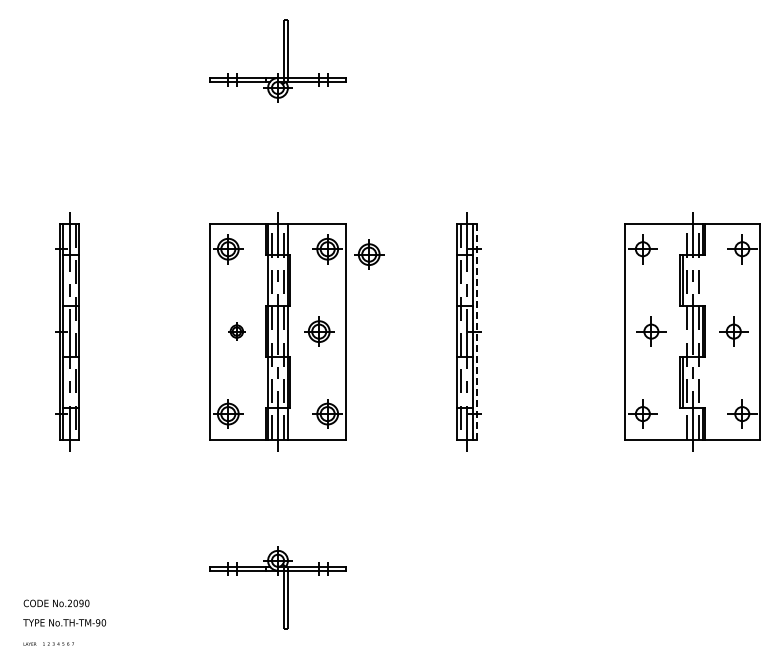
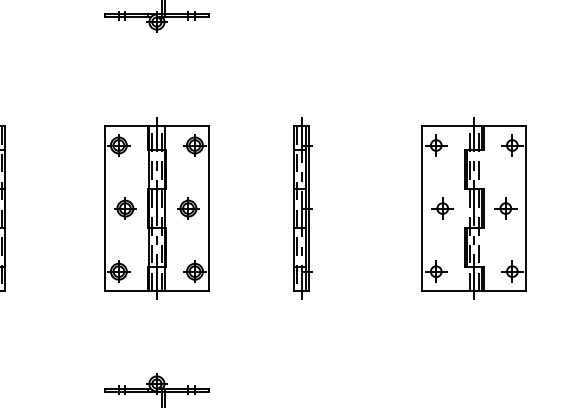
part: (369, 254) -> (226, 149), removed
part: (236, 331) -> (125, 208), size x1.67
line: (477, 331) -> (309, 208), dashed -> solid

